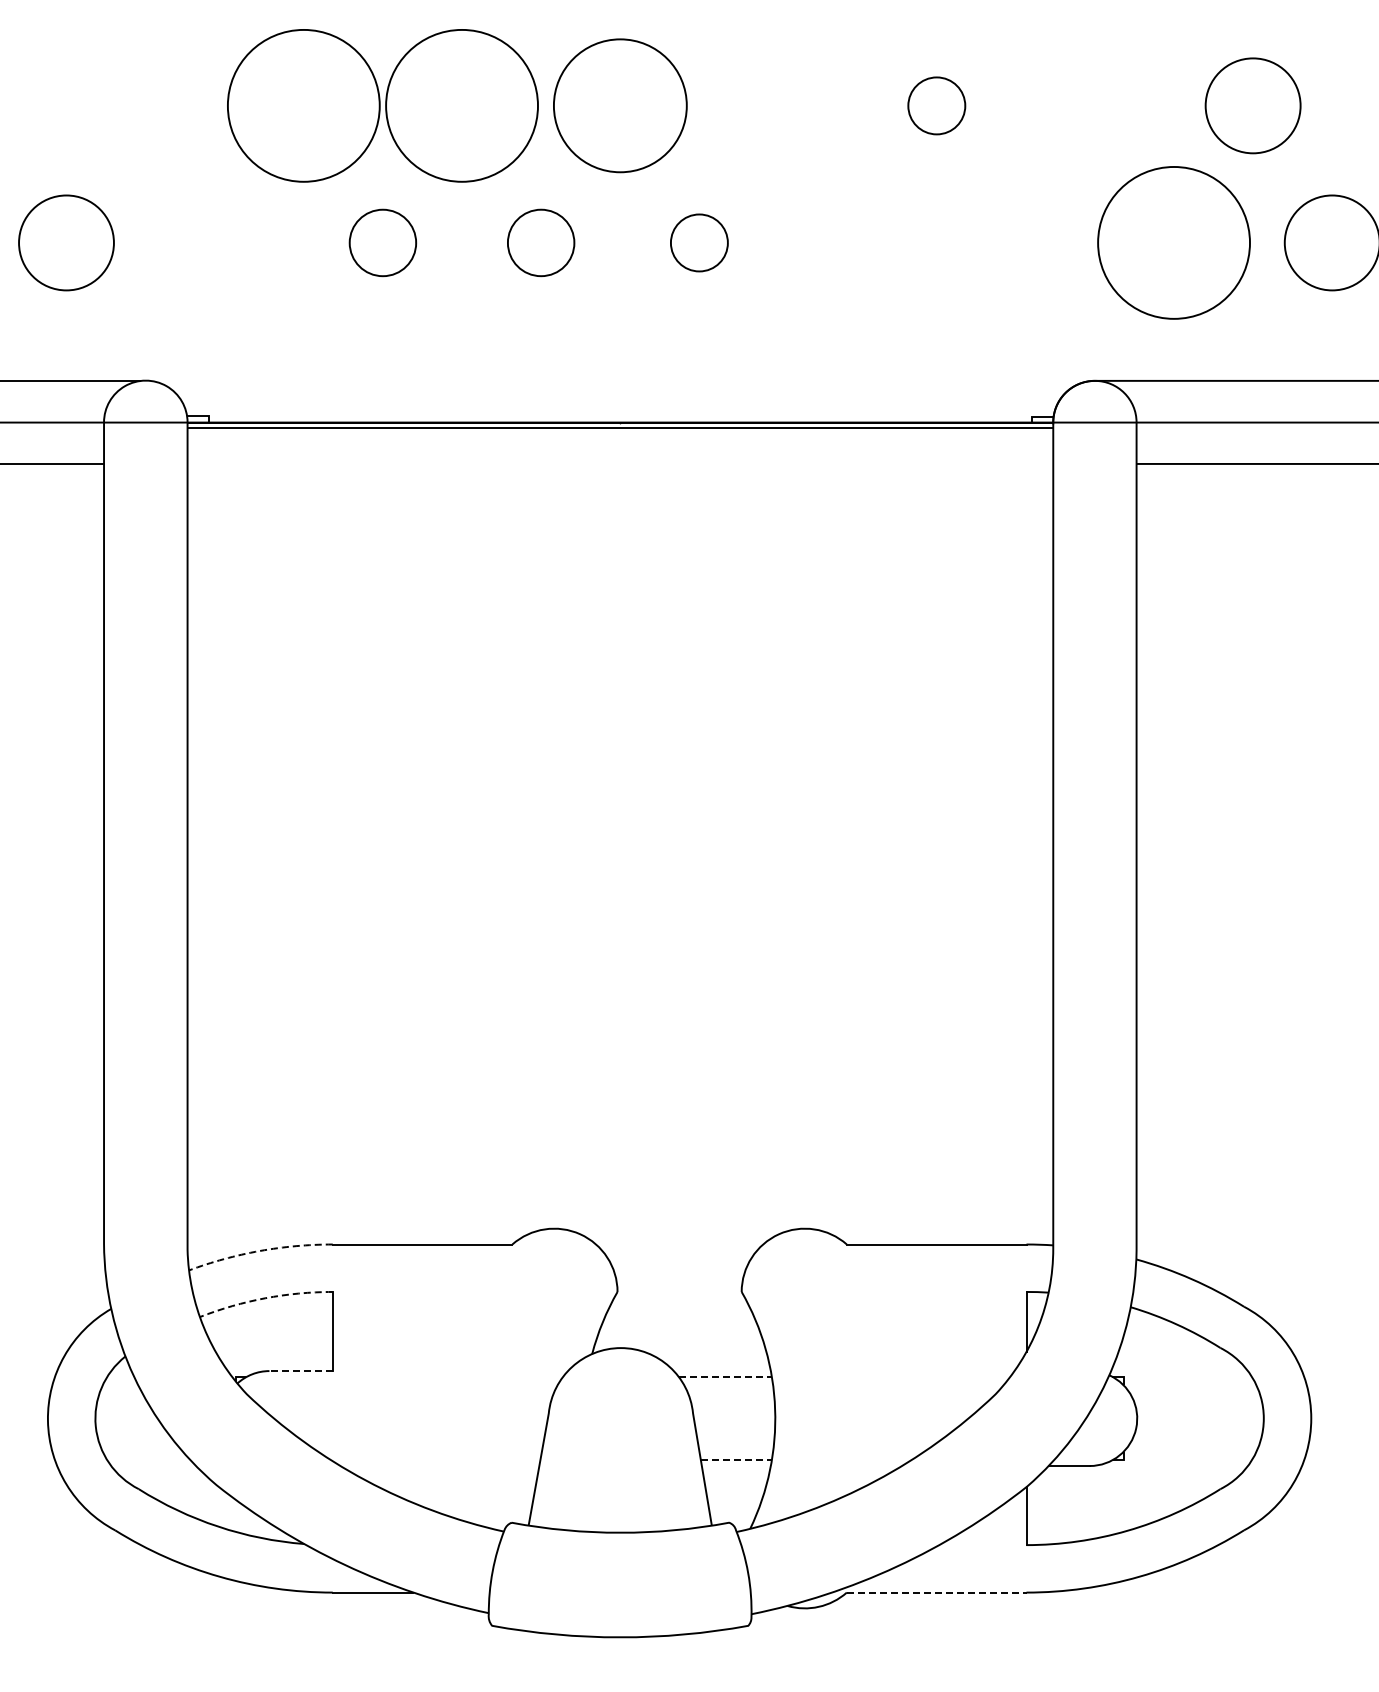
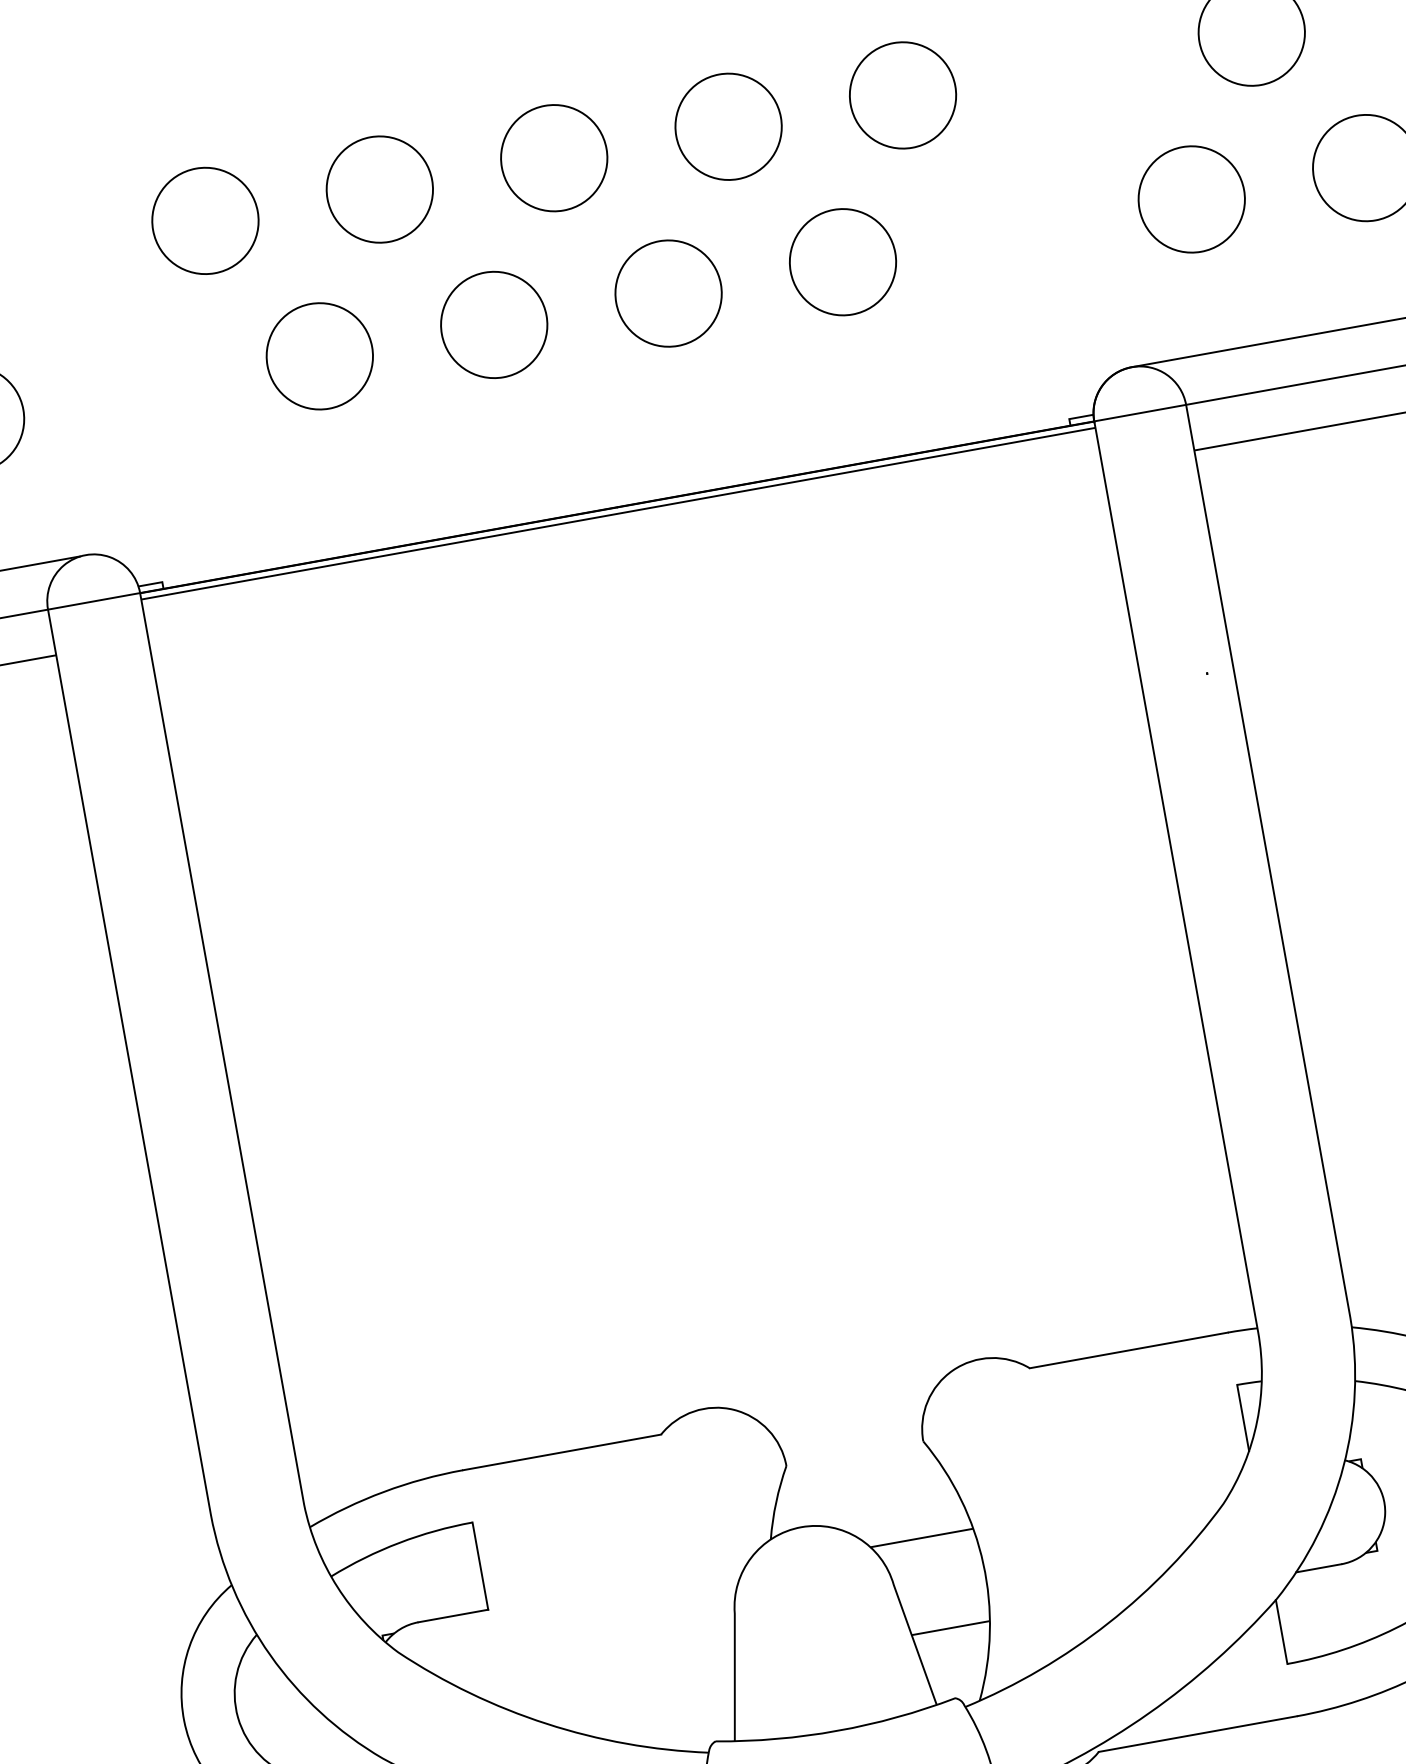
circle: (303, 105) -> (205, 220), size x0.62
circle: (461, 105) -> (379, 189), size x0.62
circle: (619, 105) -> (553, 157), size x0.71
circle: (778, 105) -> (728, 126), added
circle: (936, 105) -> (902, 95), size x1.67
circle: (382, 242) -> (319, 355), size x1.43
circle: (540, 242) -> (493, 324), size x1.43
circle: (699, 242) -> (668, 293), size x1.67
circle: (857, 242) -> (842, 261), added
circle: (1173, 242) -> (1191, 199), size x0.62
arc: (259, 1251) -> (383, 1492), dashed -> solid
arc: (265, 1298) -> (399, 1543), dashed -> solid
line: (301, 1371) -> (453, 1616), dashed -> solid
line: (725, 1376) -> (922, 1537), dashed -> solid
line: (736, 1460) -> (950, 1628), dashed -> solid
line: (936, 1592) -> (1197, 1734), dashed -> solid

